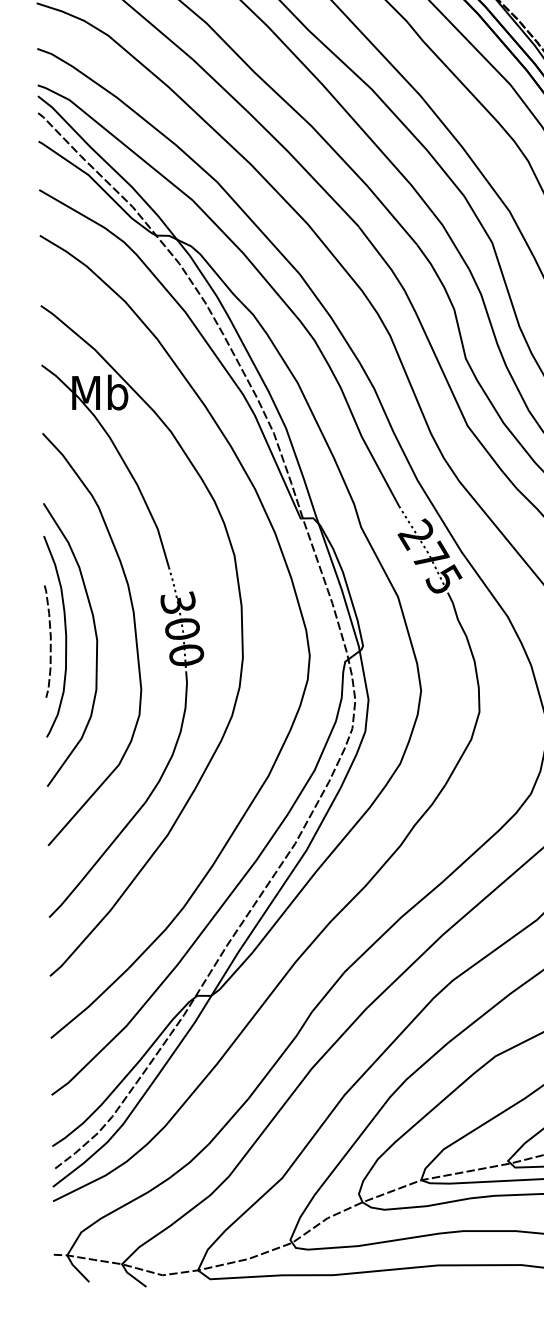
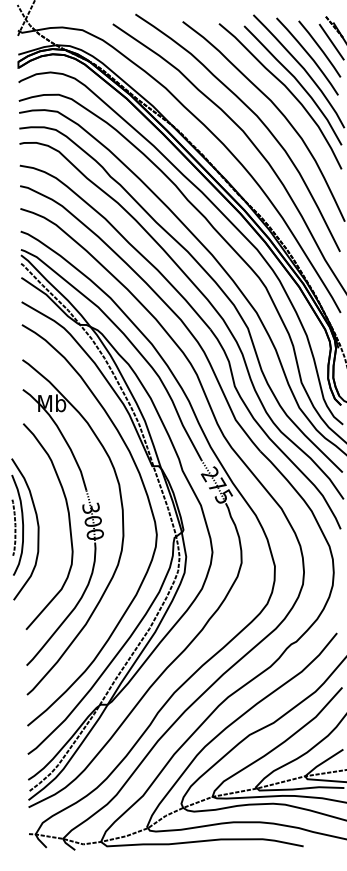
part: (70, 645) -> (25, 529), moved

